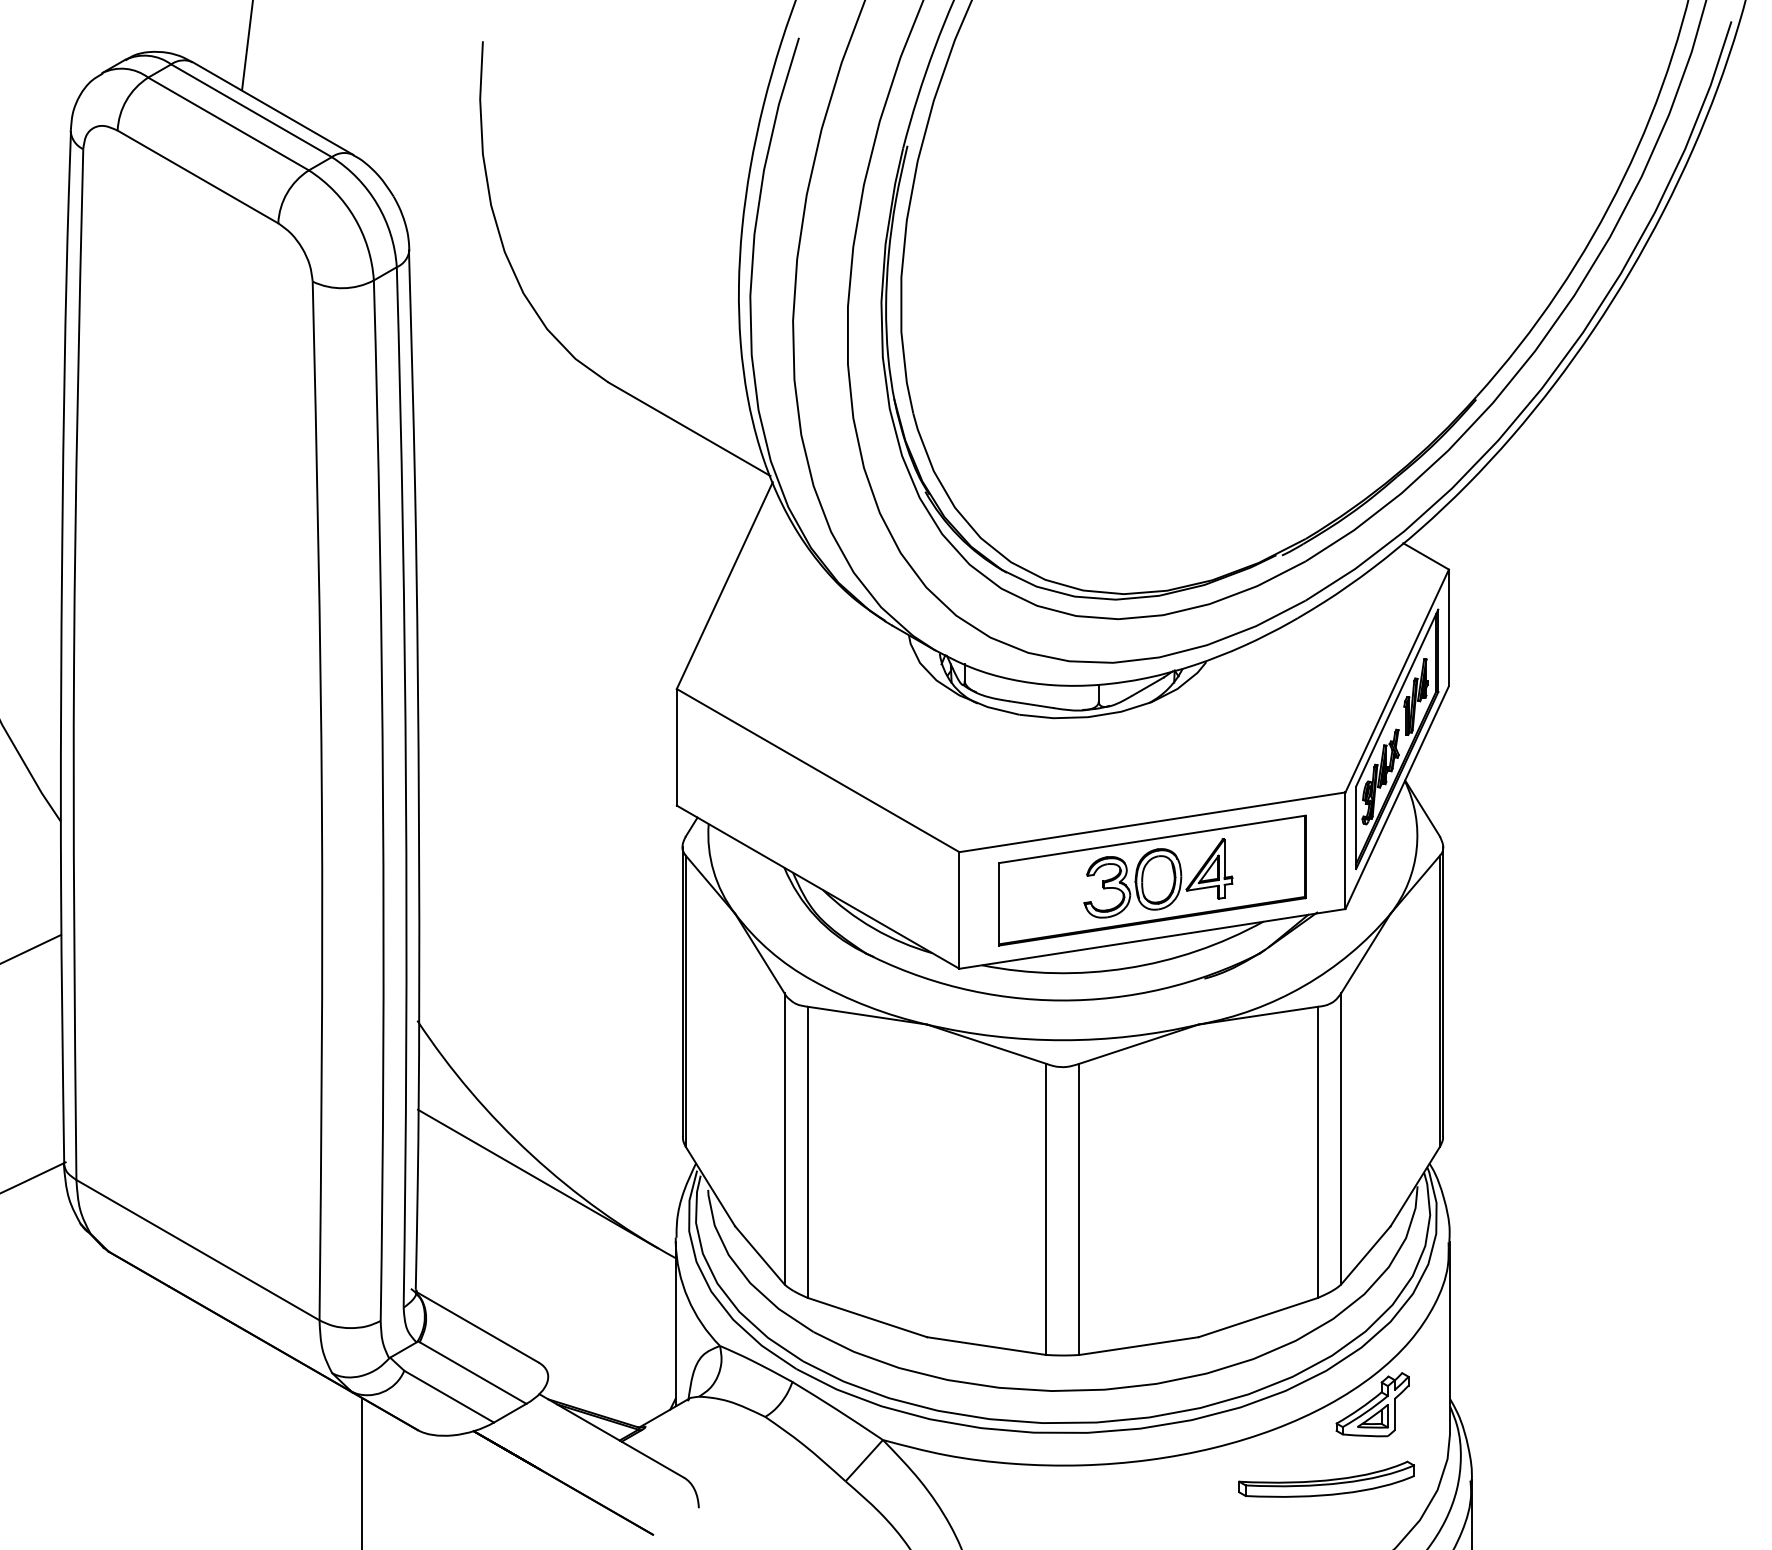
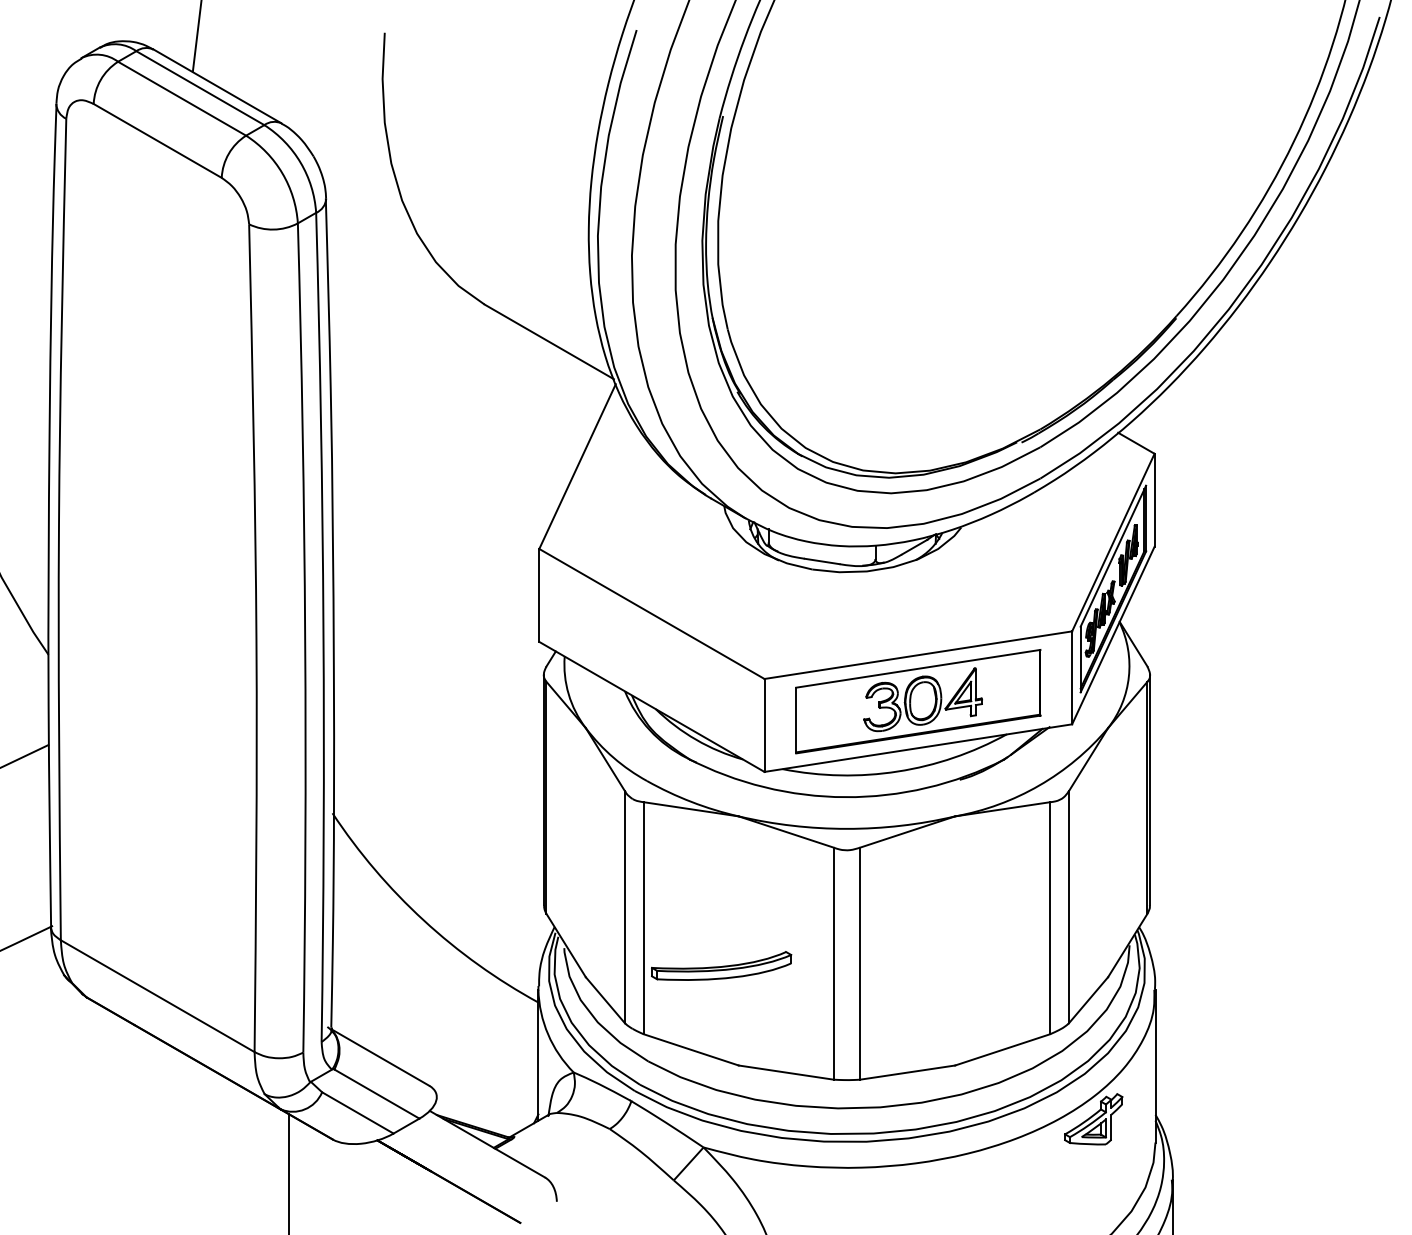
line: (537, 1178) -> (428, 939), removed
part: (1326, 1478) -> (721, 965), moved

